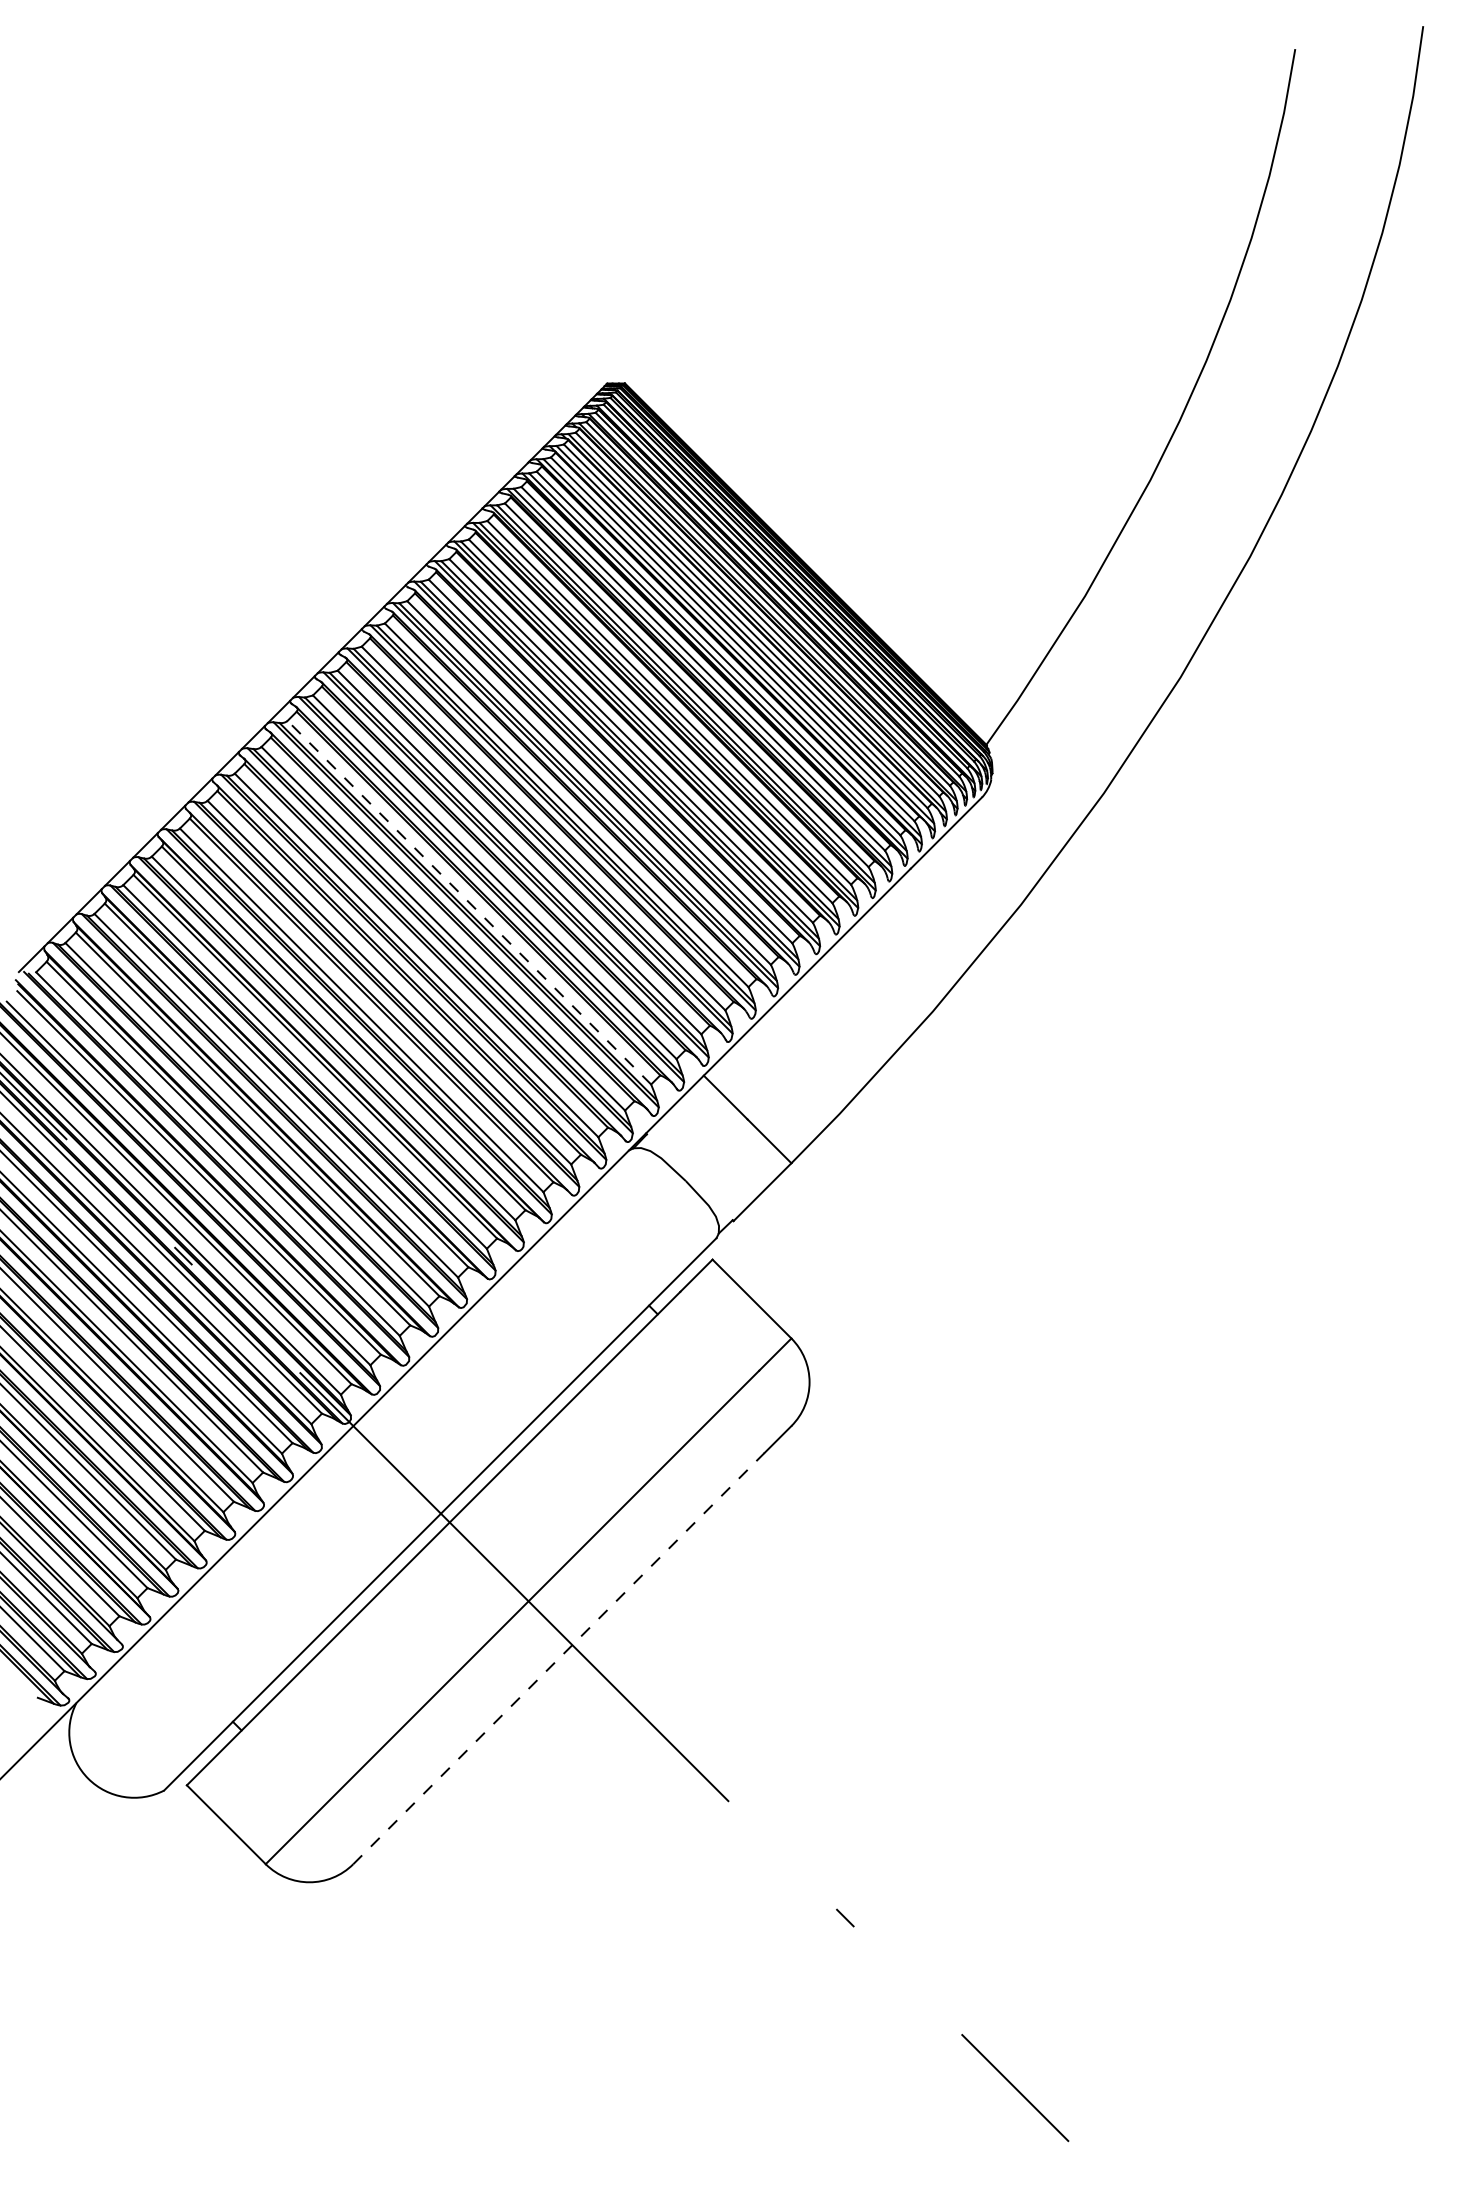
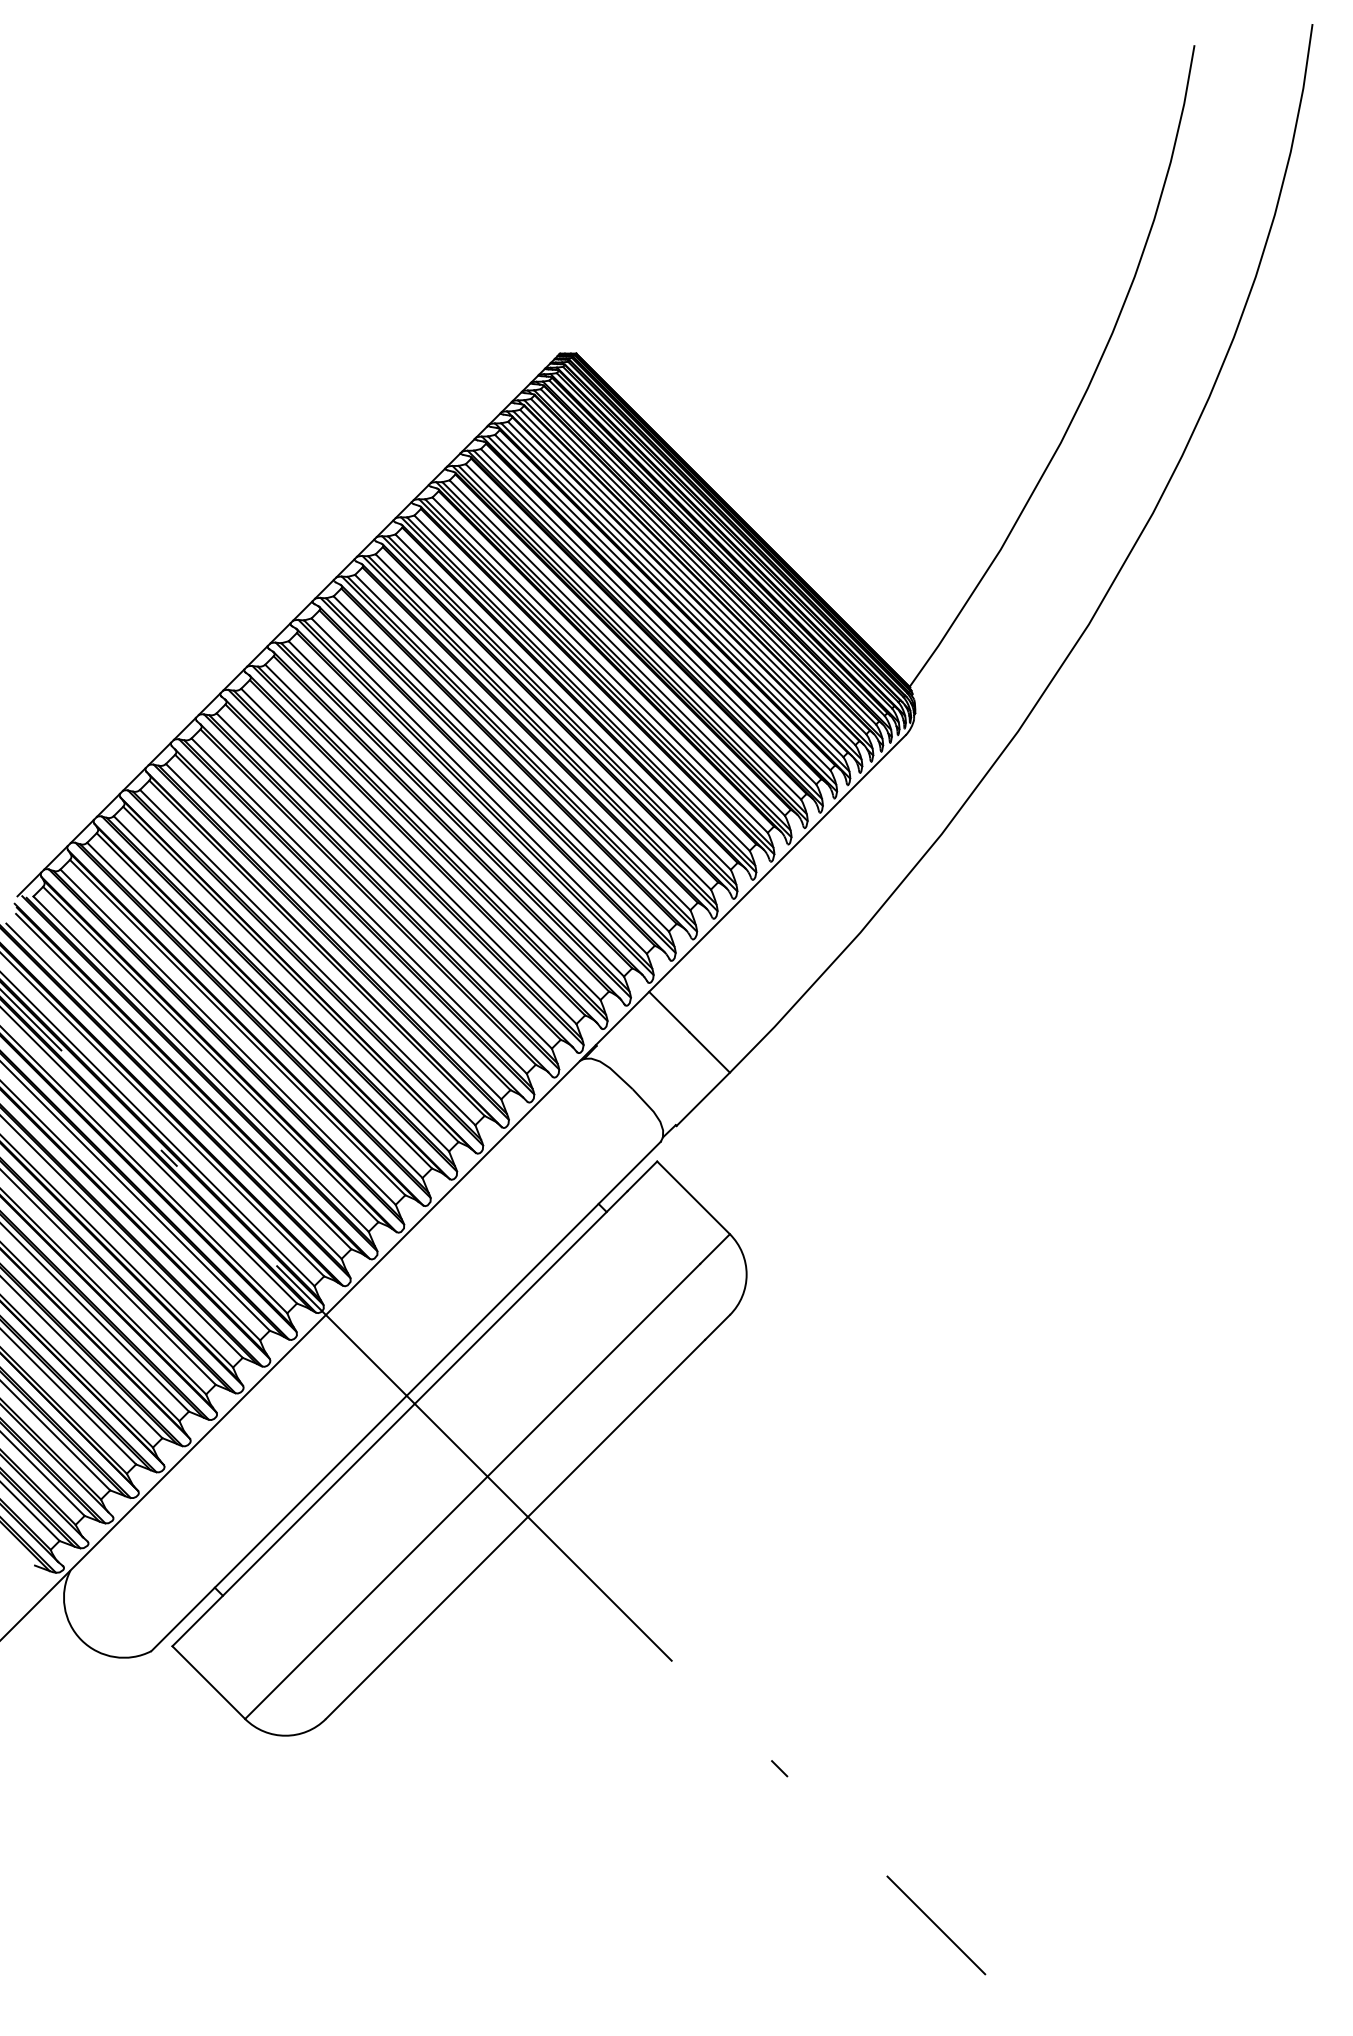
line: (468, 902) -> (432, 832), dashed -> solid
line: (558, 1658) -> (515, 1529), dashed -> solid

